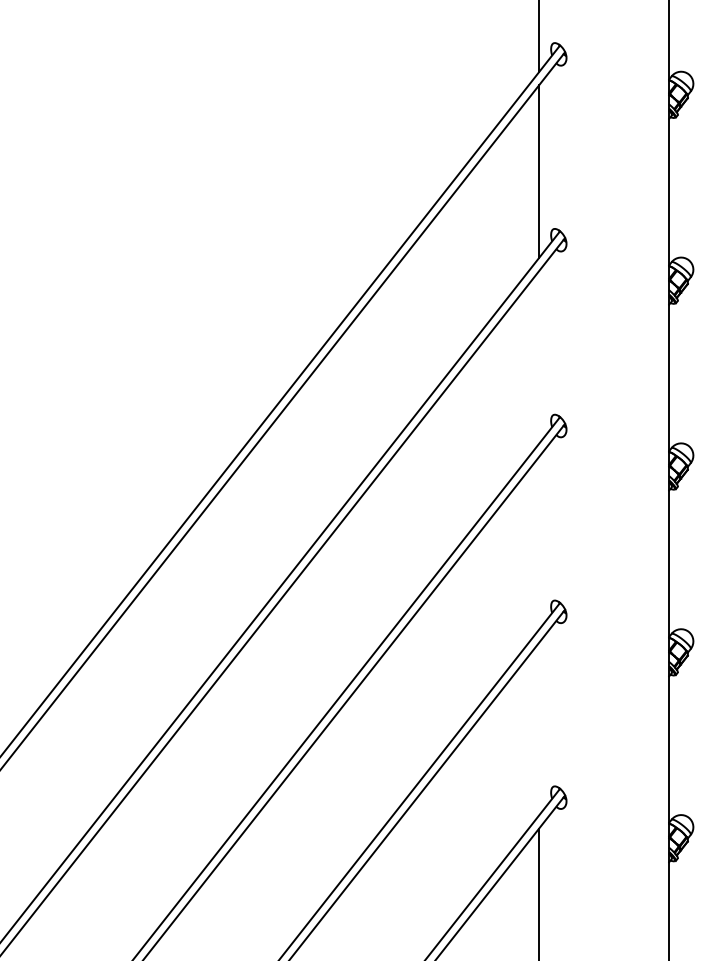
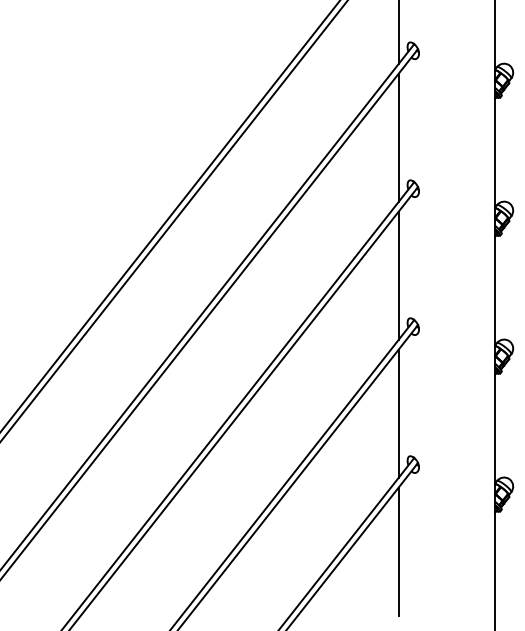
line: (539, 357) -> (398, 137), added
line: (539, 542) -> (398, 275), added
line: (539, 728) -> (398, 413), added

